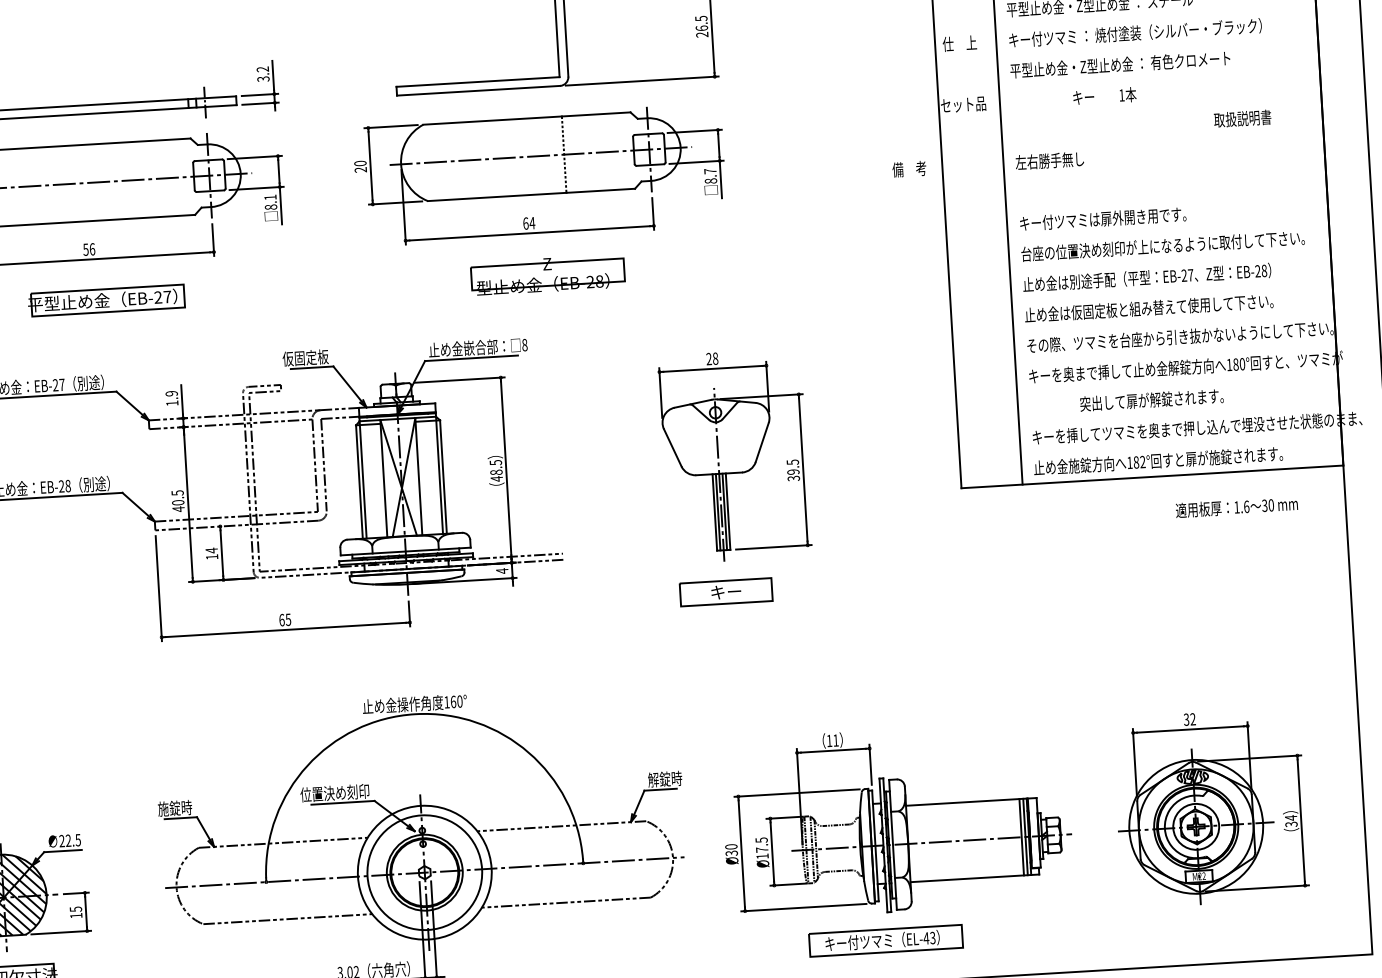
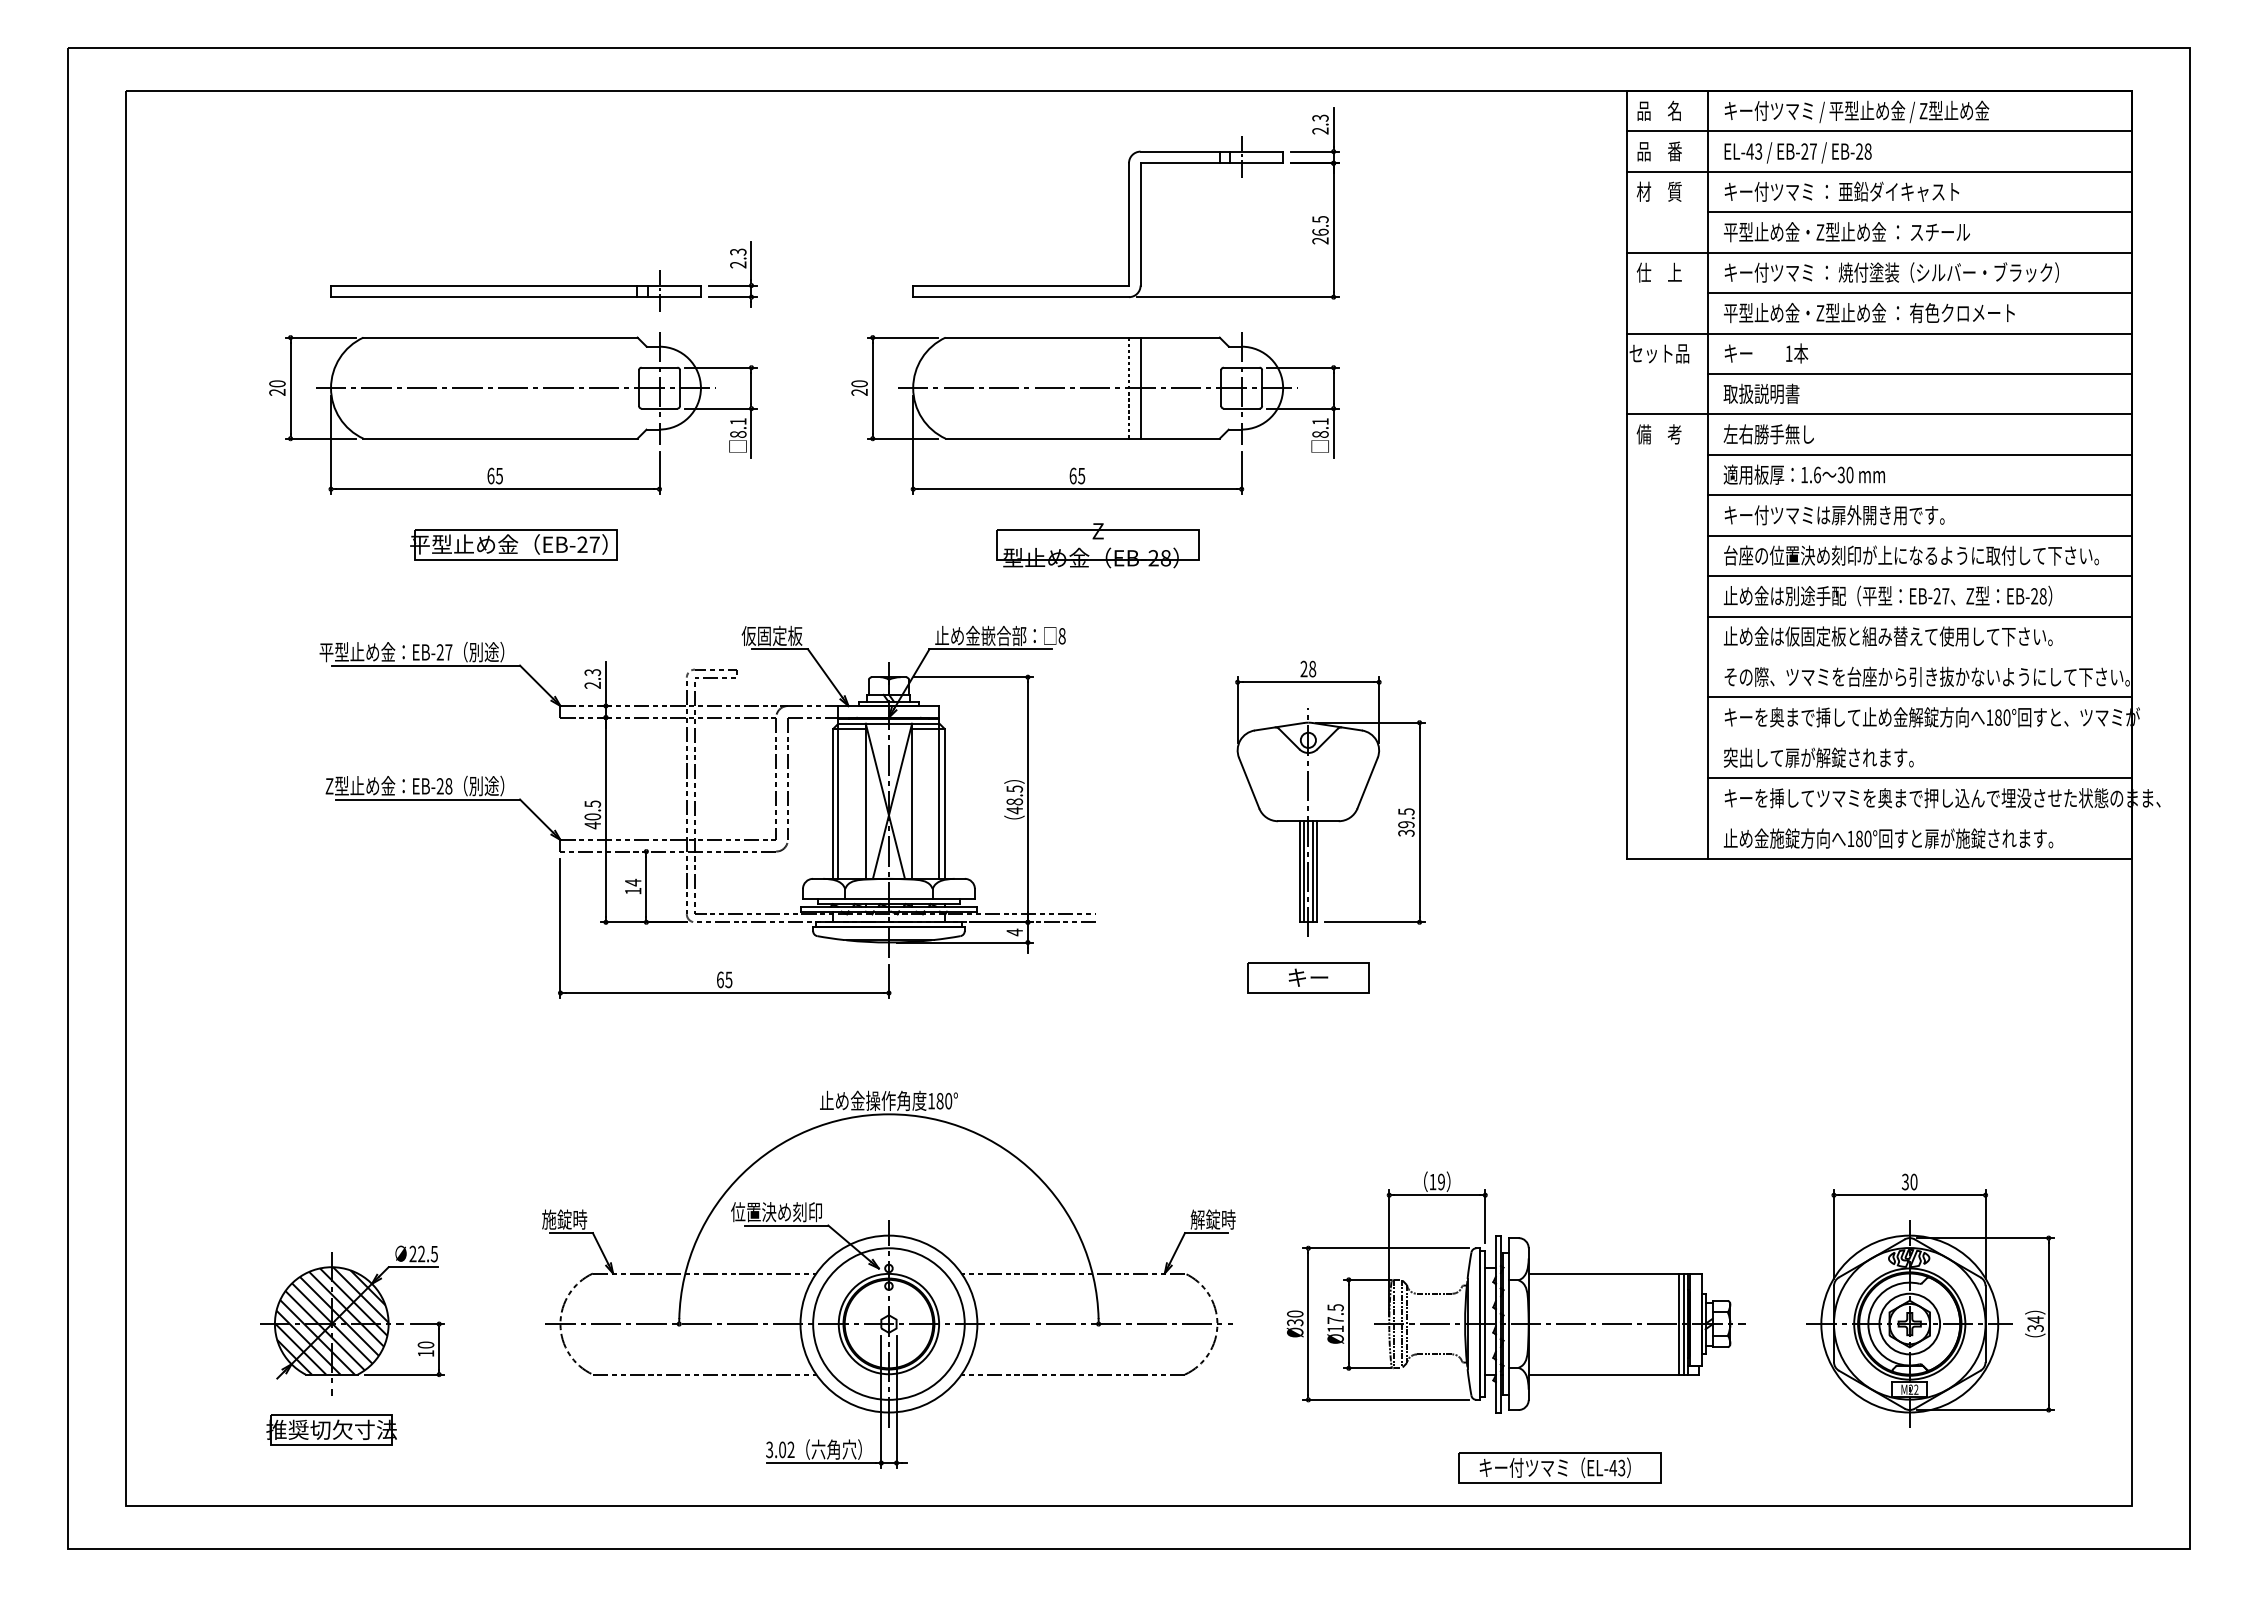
line: (1125, 18) -> (1879, 252), added
line: (1157, 47) -> (1919, 293), added
text: (263, 74) -> (738, 258), 3.2 -> 2.3
line: (1128, 79) -> (1879, 333), added
text: (1104, 96) -> (1766, 353), moved
line: (1160, 108) -> (1919, 373), added
text: (1242, 118) -> (1761, 393), moved
line: (1132, 140) -> (1879, 414), added
line: (572, 153) -> (1140, 387), added
text: (908, 169) -> (1658, 434), moved
line: (1164, 169) -> (1919, 454), added
text: (710, 171) -> (1320, 421), 8.7 -> 8.1
line: (1166, 200) -> (1919, 495), added
text: (532, 223) -> (1081, 476), 64 -> 65
line: (1168, 230) -> (1919, 535), added
text: (89, 249) -> (495, 475), 56 -> 65
line: (1170, 261) -> (1919, 576), added
line: (1171, 291) -> (1919, 616), added
line: (1175, 352) -> (1919, 697), added
text: (171, 398) -> (592, 678), 1.9 -> 2.3
text: (1151, 399) -> (1818, 757), moved
line: (1179, 414) -> (1919, 778), added
text: (1142, 461) -> (1867, 838), 182° -> 180°
text: (1236, 507) -> (1803, 474), moved
text: (453, 702) -> (939, 1101), 160° -> 180°
text: (1192, 719) -> (1913, 1182), 32 -> 30
text: (835, 740) -> (1441, 1181), 11 -> 19
text: (75, 908) -> (425, 1344), 15 -> 10
part: (885, 940) -> (1559, 1467), moved

